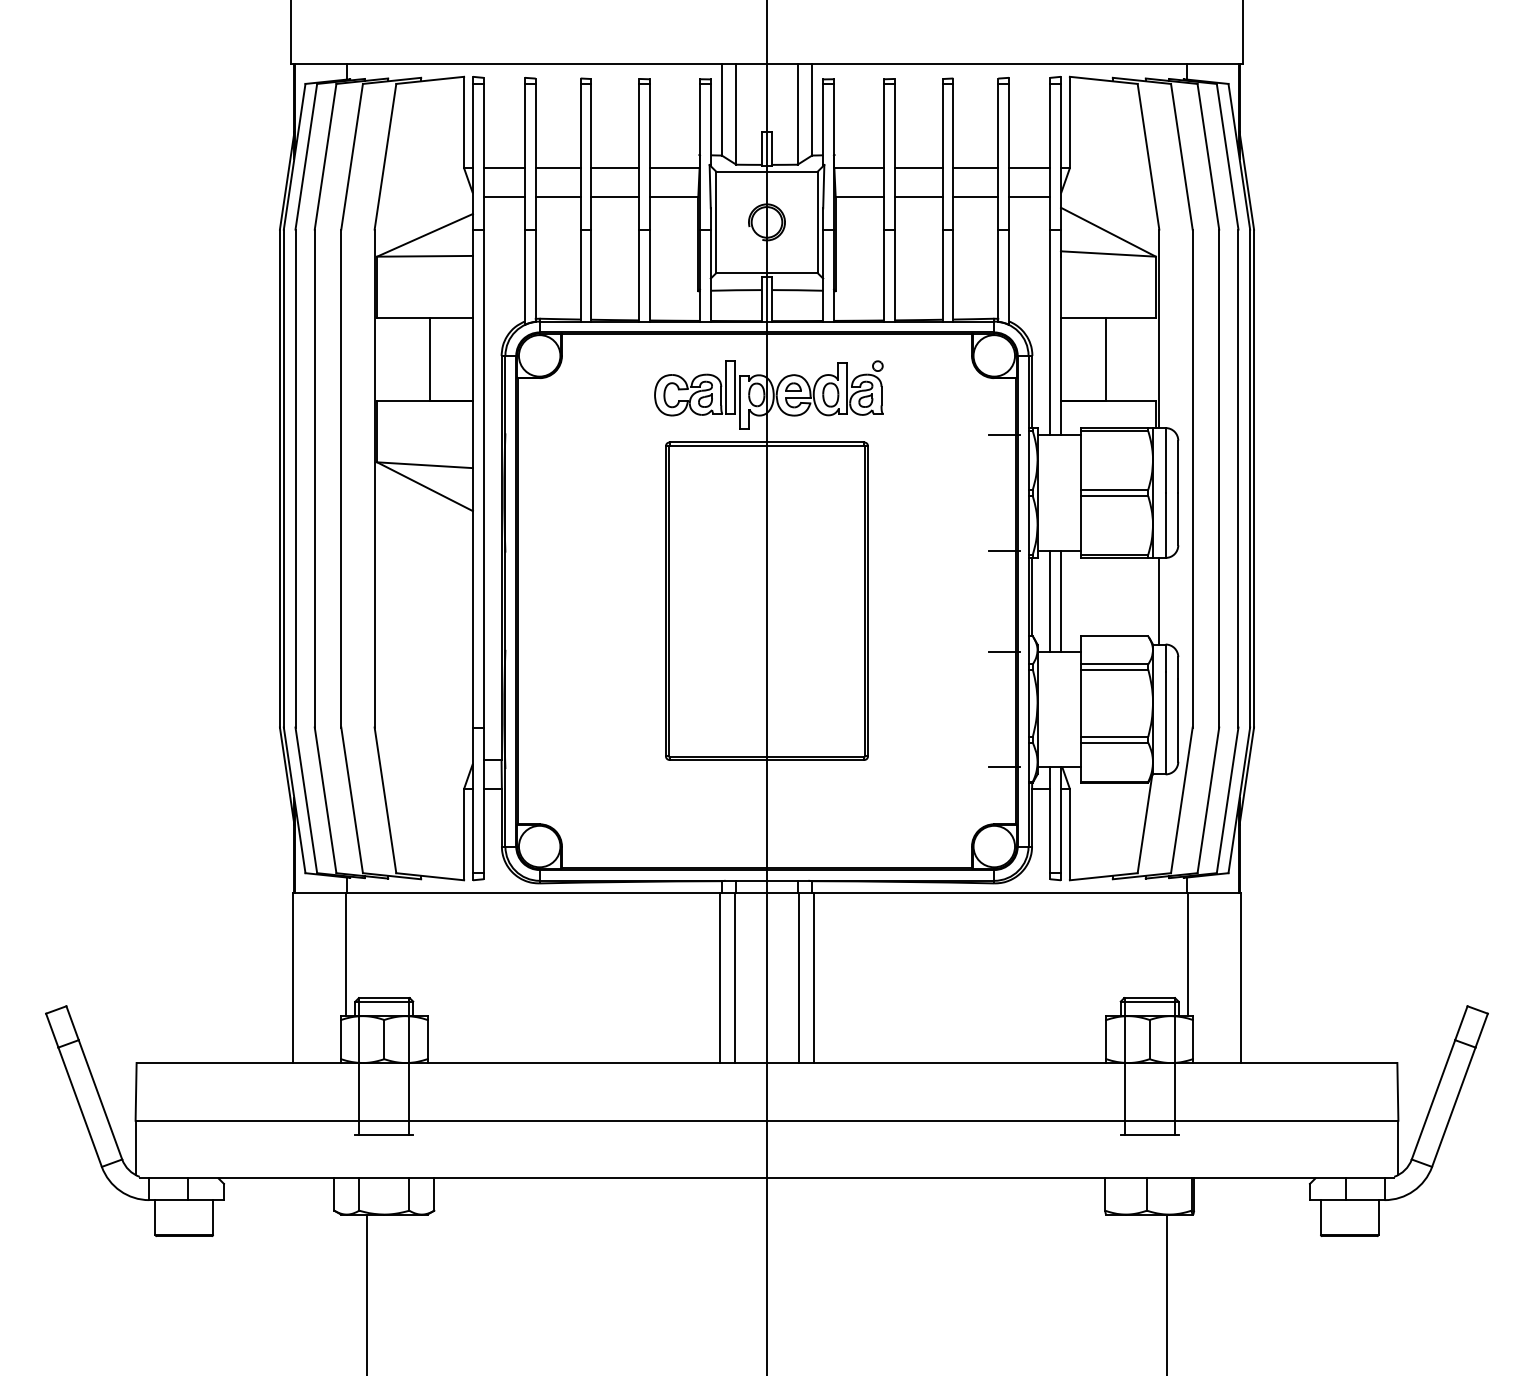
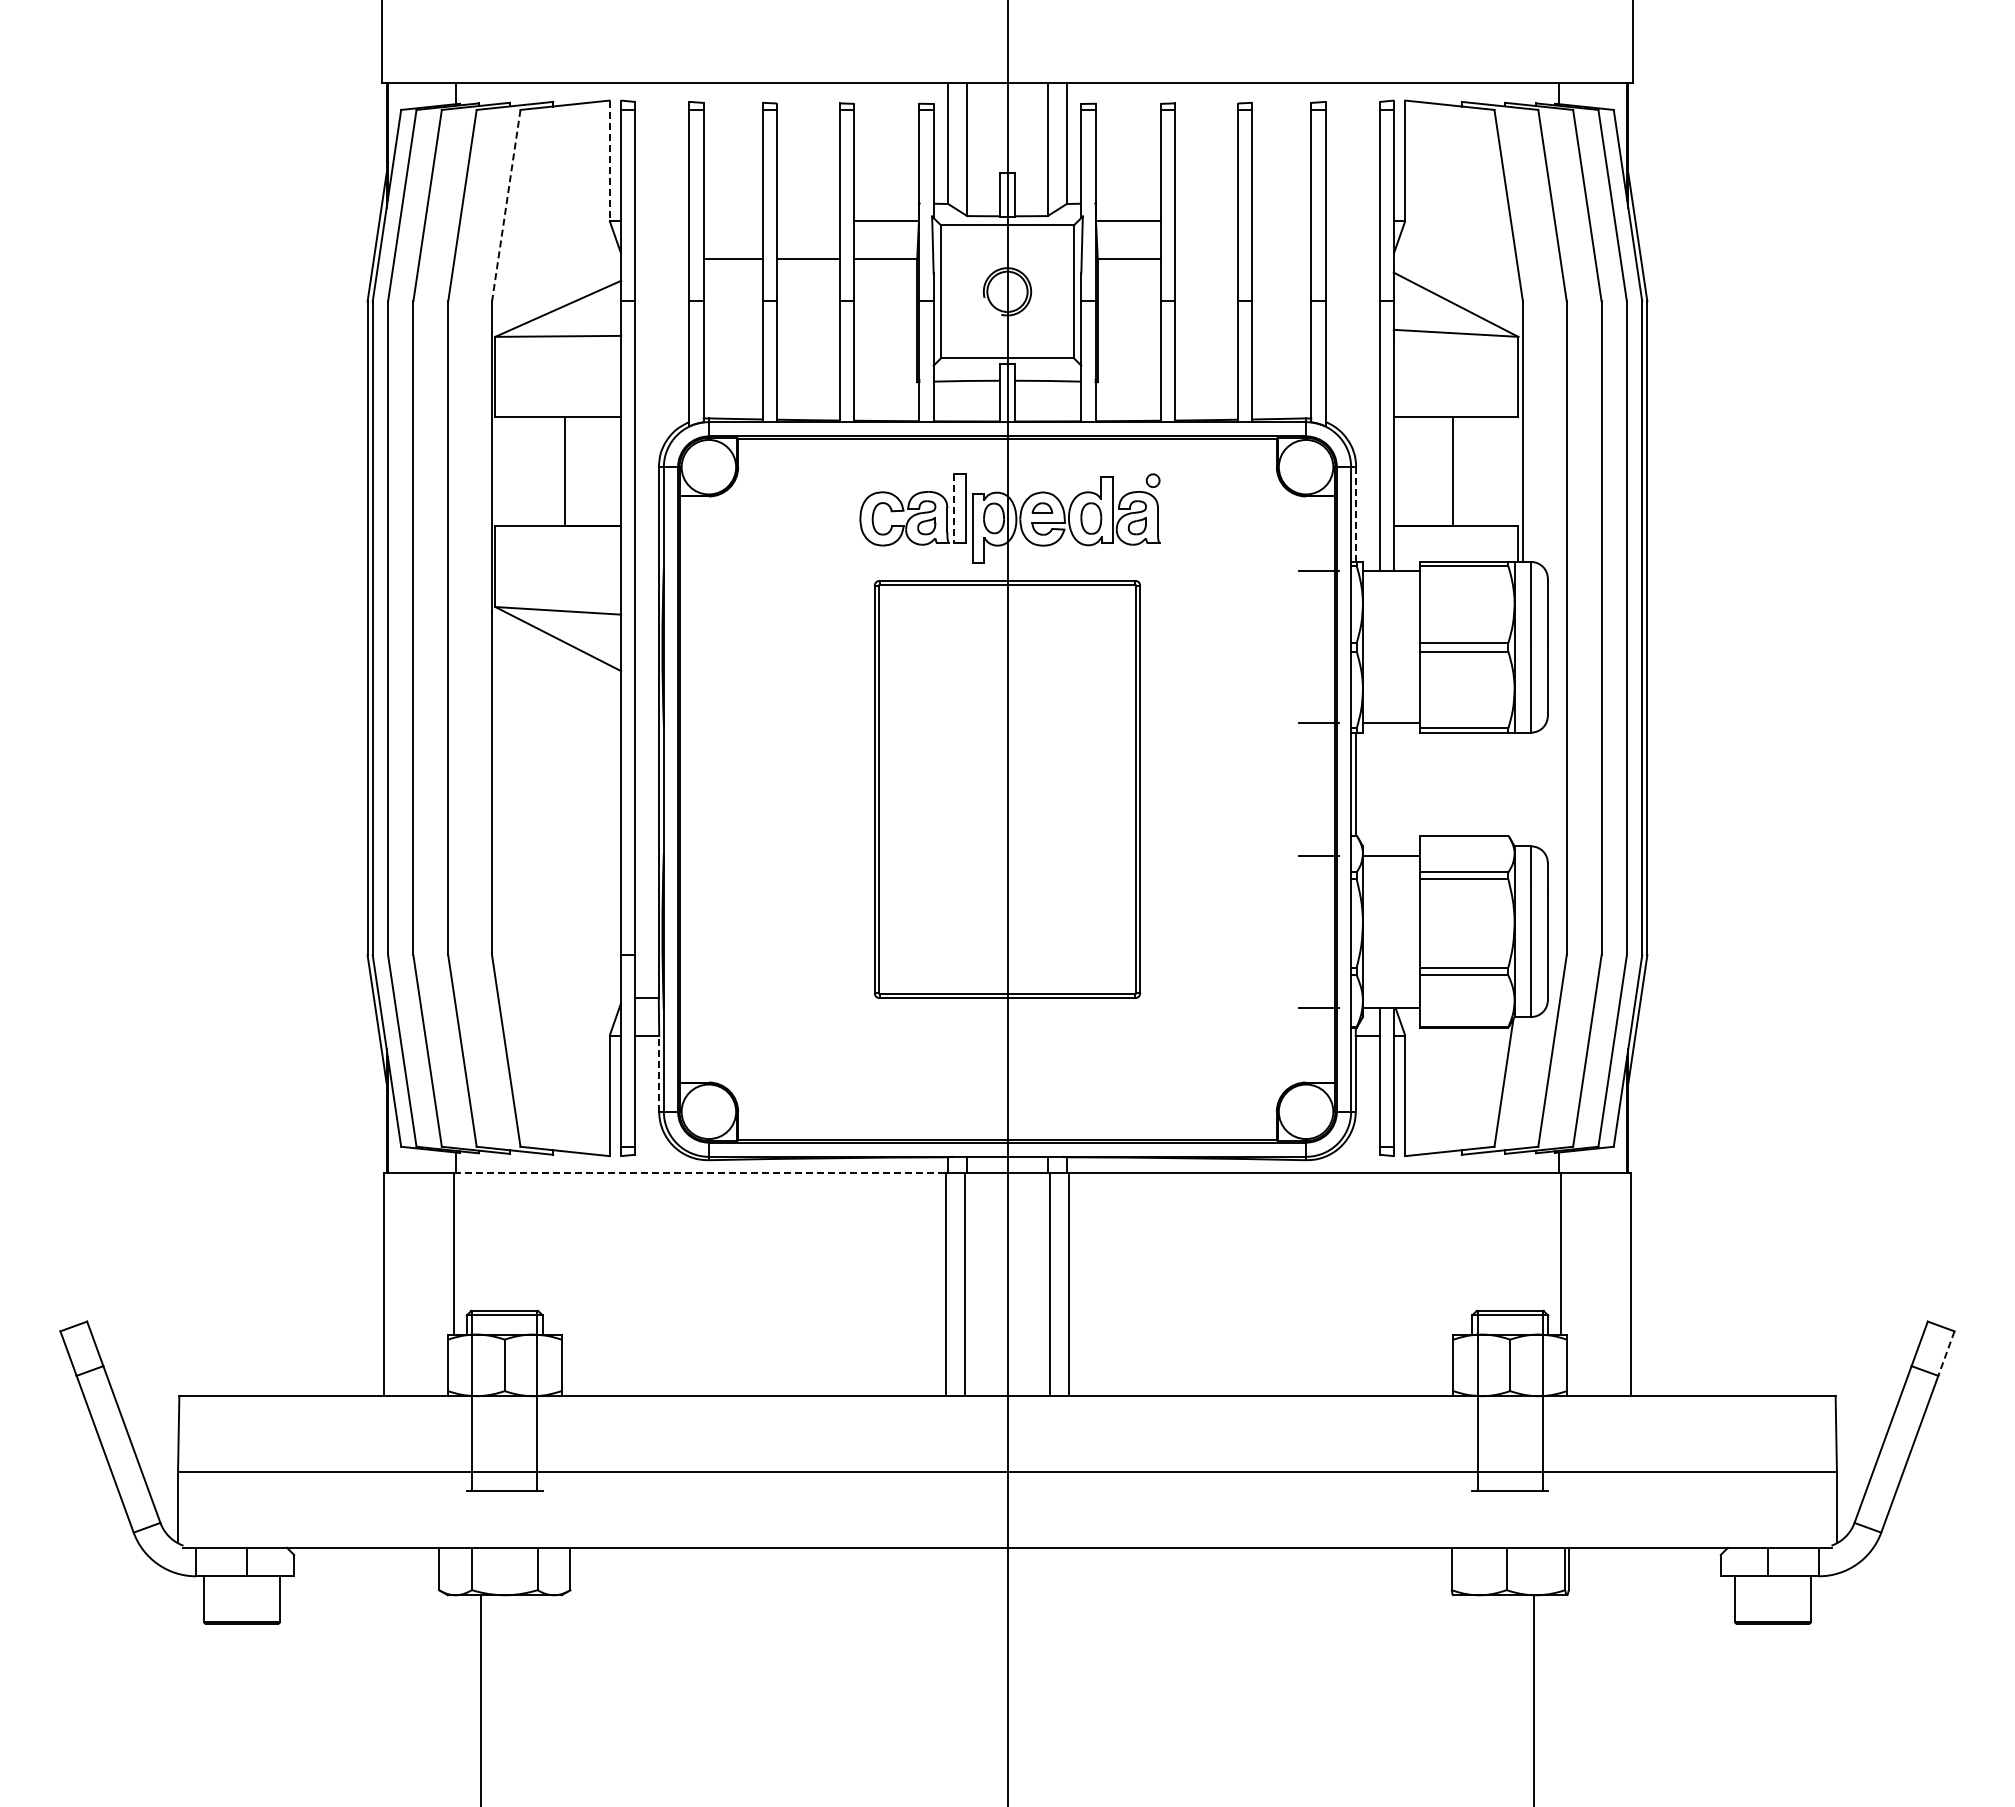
line: (464, 123) -> (609, 161), solid -> dashed
line: (385, 156) -> (506, 205), solid -> dashed
line: (504, 168) -> (662, 220), removed
line: (557, 168) -> (732, 220), removed
line: (614, 168) -> (807, 220), removed
line: (918, 168) -> (1206, 220), removed
line: (975, 168) -> (1281, 220), removed
line: (1029, 168) -> (1352, 220), removed
line: (504, 197) -> (662, 258), removed
line: (918, 197) -> (1206, 258), removed
line: (975, 197) -> (1281, 258), removed
line: (1029, 197) -> (1352, 258), removed
line: (725, 387) -> (953, 508), solid -> dashed
line: (1032, 392) -> (1356, 515), solid -> dashed
line: (1050, 601) -> (1379, 789), removed
line: (1060, 601) -> (1393, 789), removed
line: (1159, 601) -> (1522, 789), removed
line: (502, 817) -> (659, 1073), solid -> dashed
line: (533, 893) -> (700, 1173), solid -> dashed
line: (1481, 1030) -> (1946, 1353), solid -> dashed

